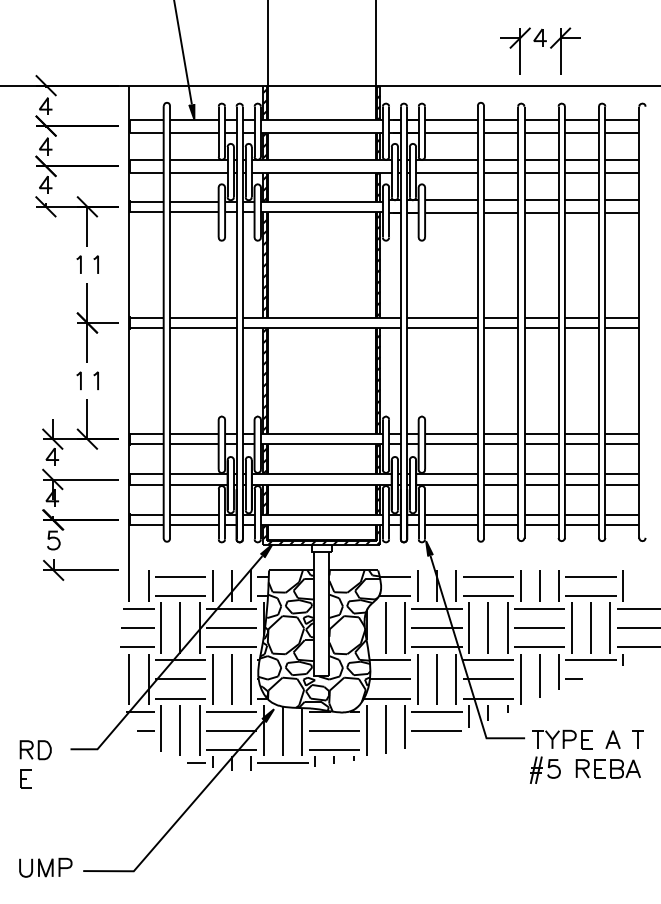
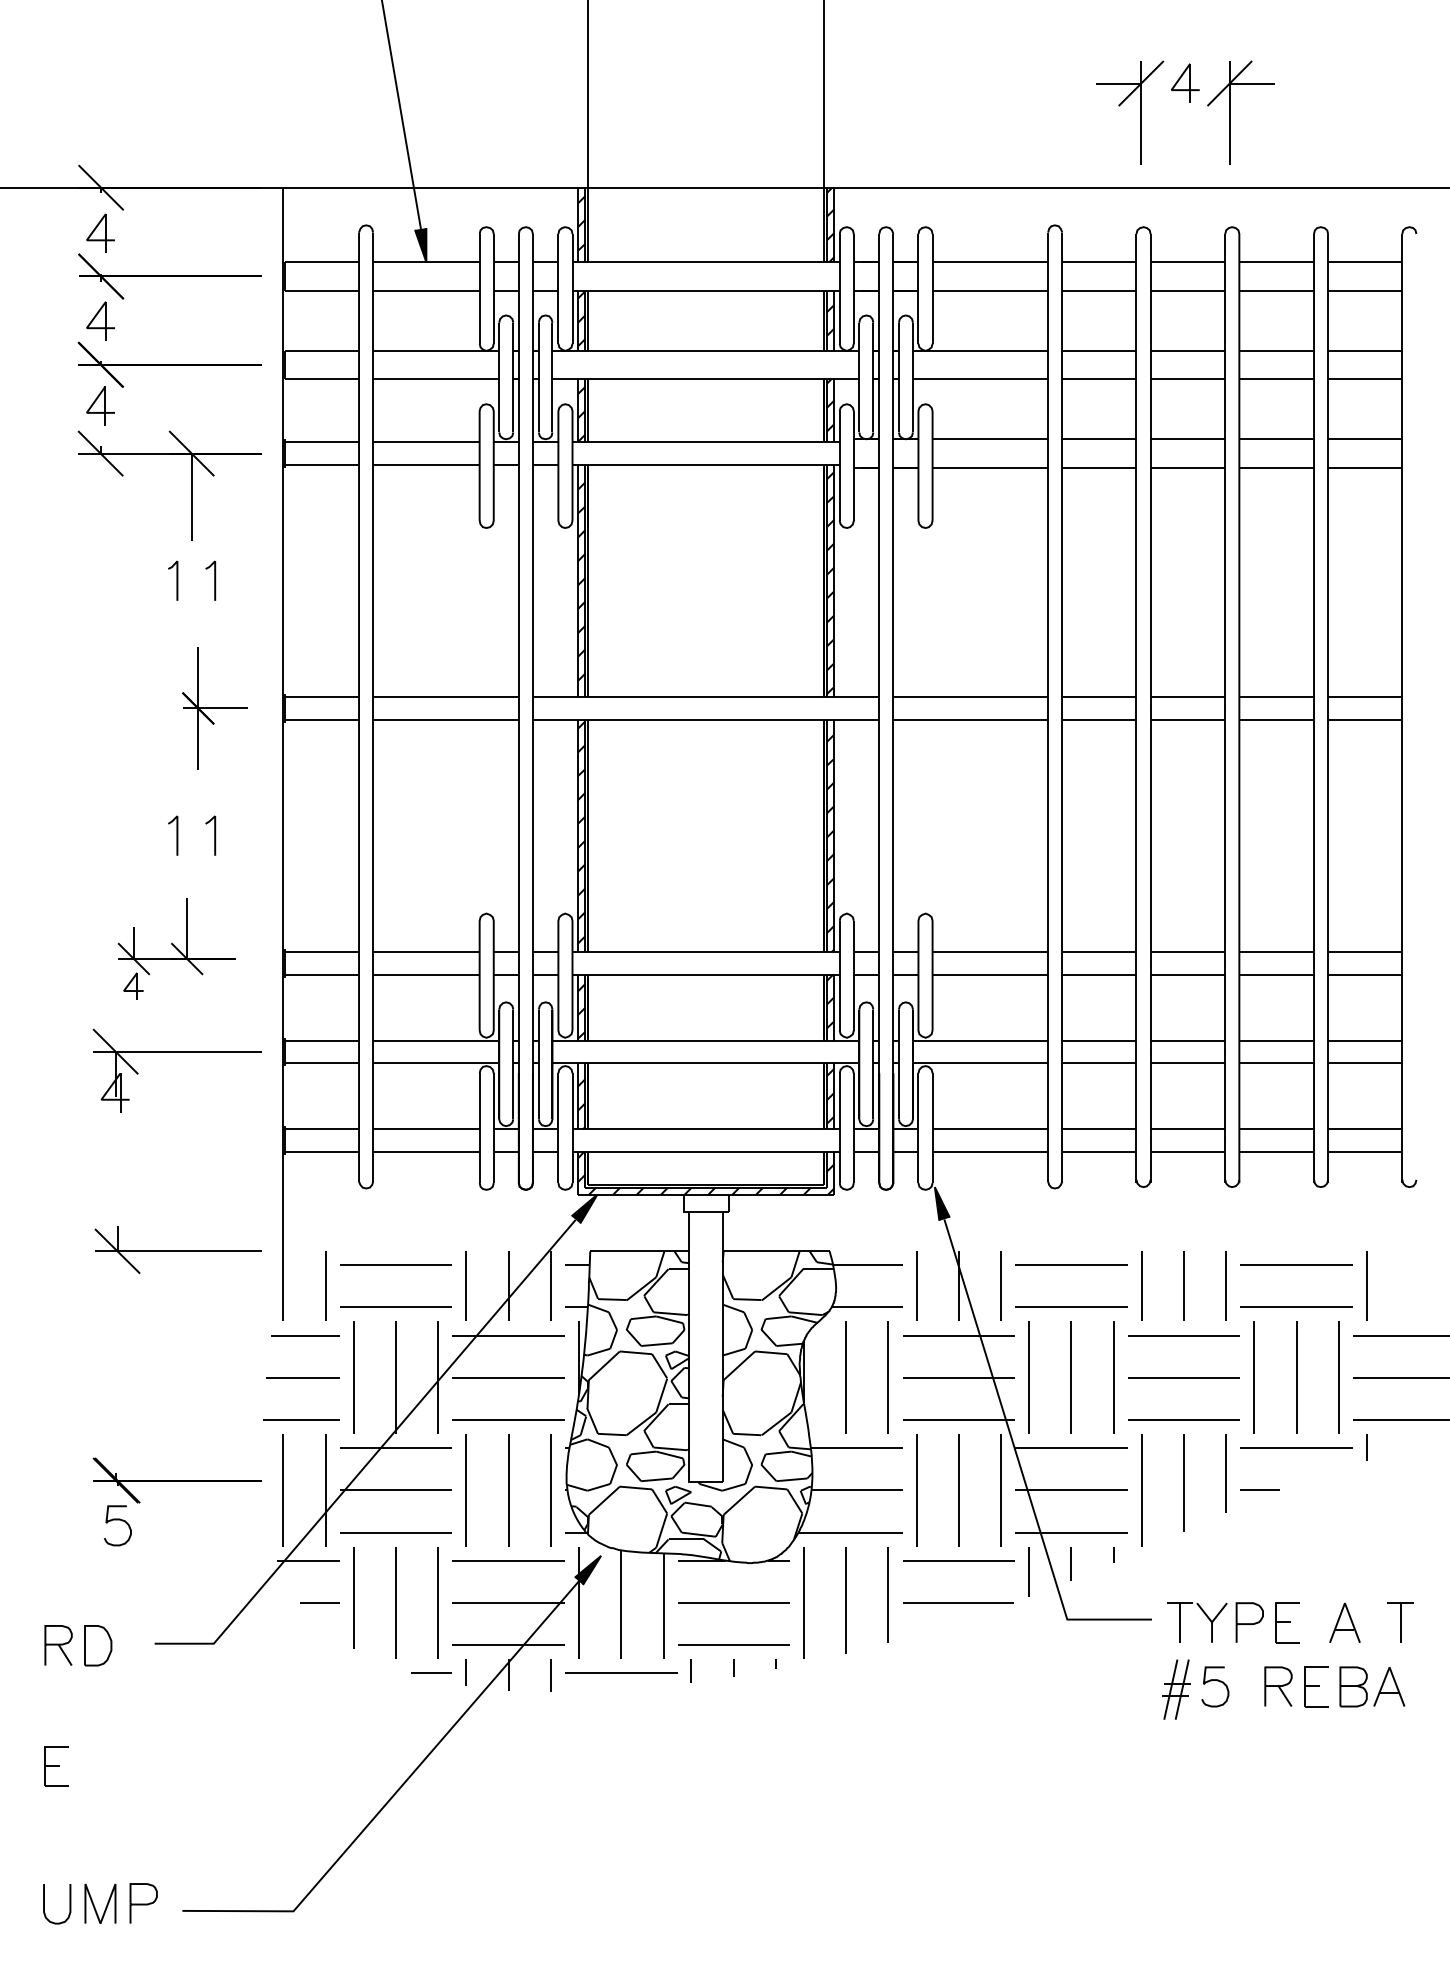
part: (97, 322) -> (213, 707), size x0.7
part: (80, 432) -> (176, 948), size x0.7
part: (80, 520) -> (176, 1481), moved
part: (25, 778) -> (55, 1764), moved

